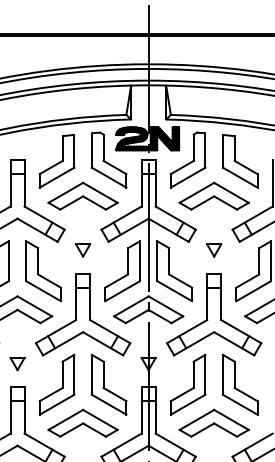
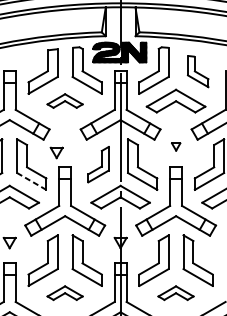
part: (240, 161) -> (198, 71), size x0.7
part: (82, 195) -> (64, 100), size x0.6
part: (83, 250) -> (57, 152), moved
part: (214, 250) -> (176, 147), size x0.7
part: (122, 271) -> (98, 164), size x0.7
line: (43, 291) -> (31, 181), solid -> dashed
part: (82, 422) -> (64, 292), size x0.6
part: (213, 422) -> (175, 292), size x0.6

